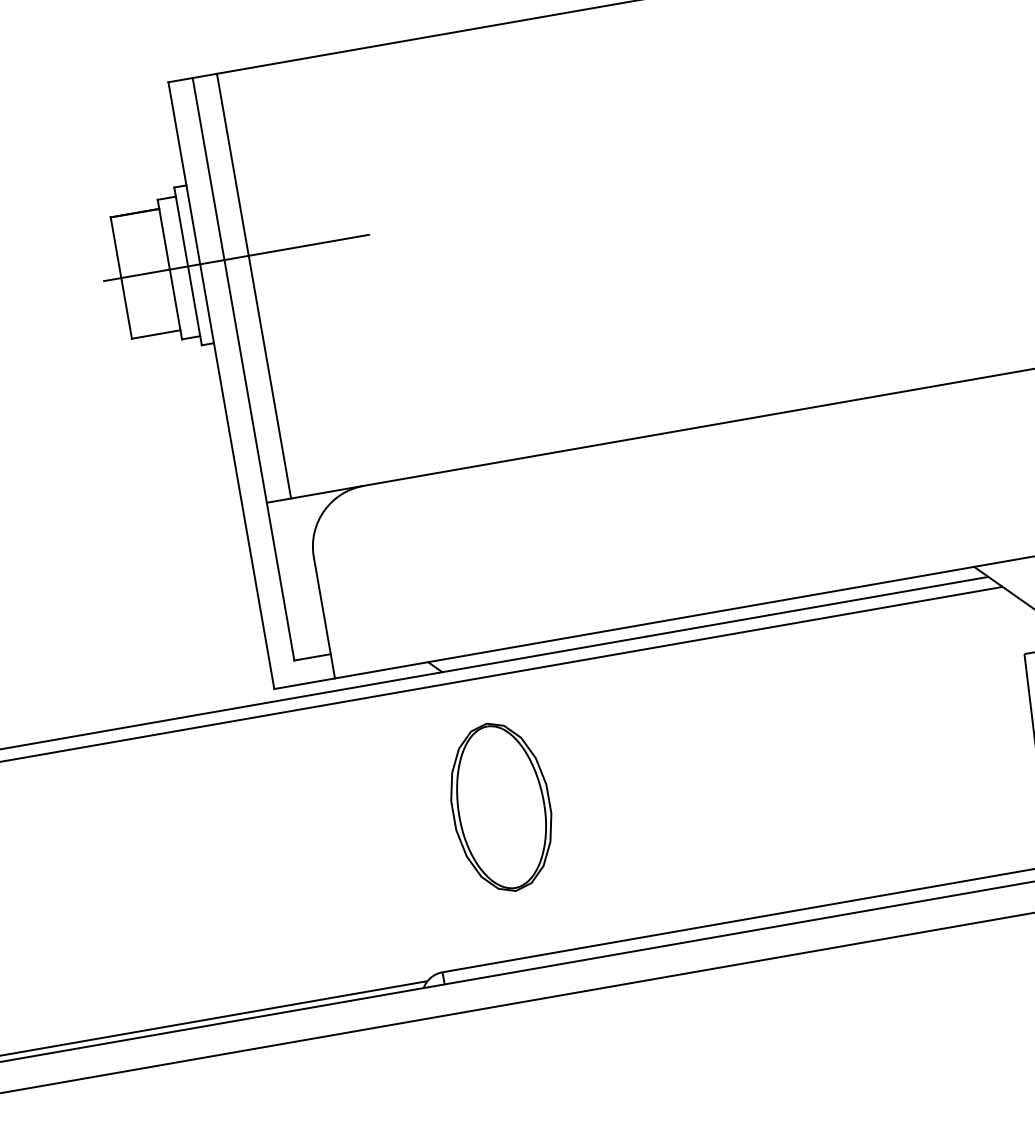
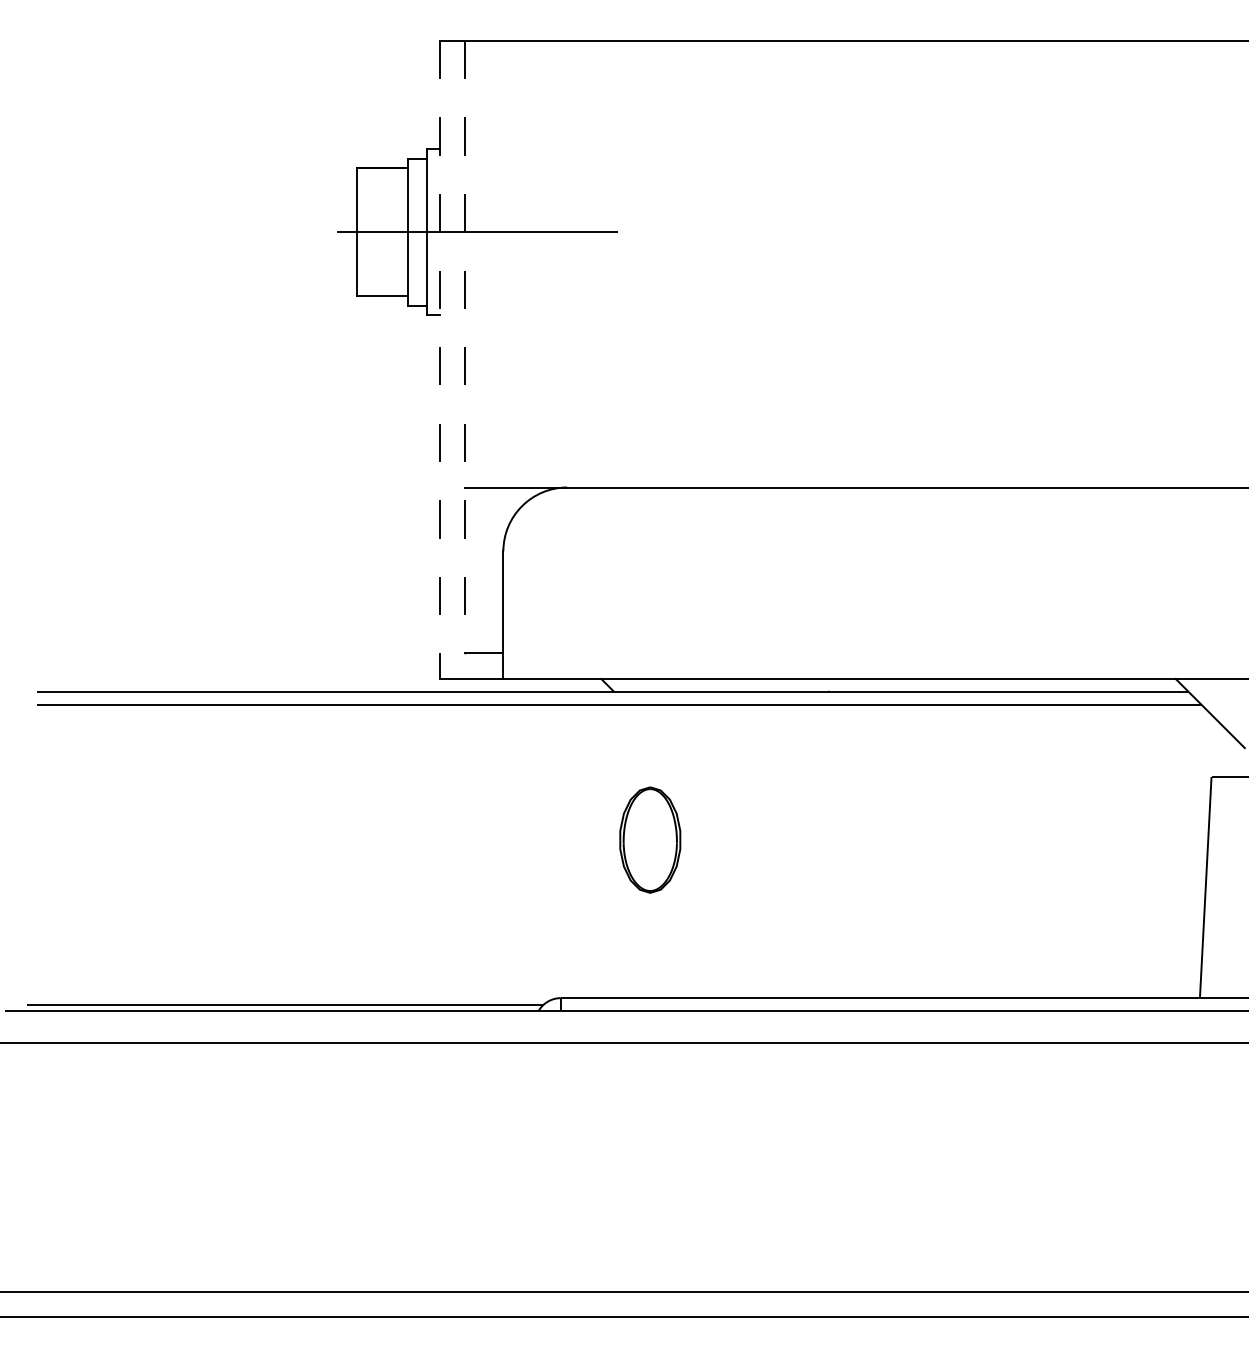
line: (253, 285) -> (490, 263), removed
line: (244, 369) -> (465, 347), solid -> dashed
line: (221, 386) -> (439, 360), solid -> dashed
part: (501, 806) -> (650, 839), size x0.6

